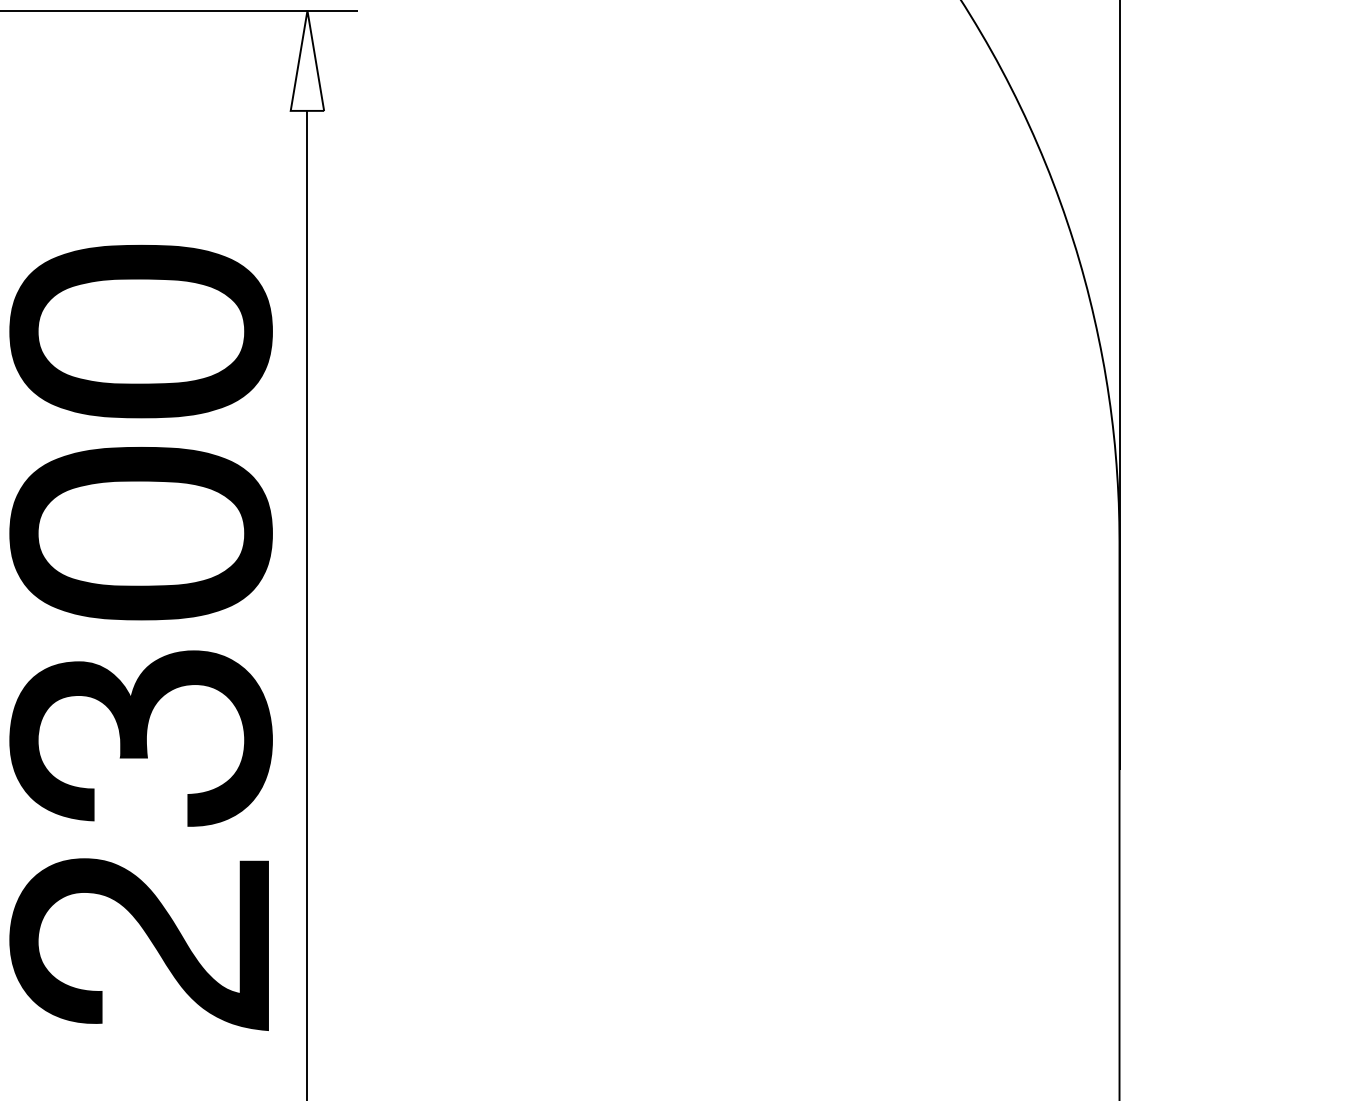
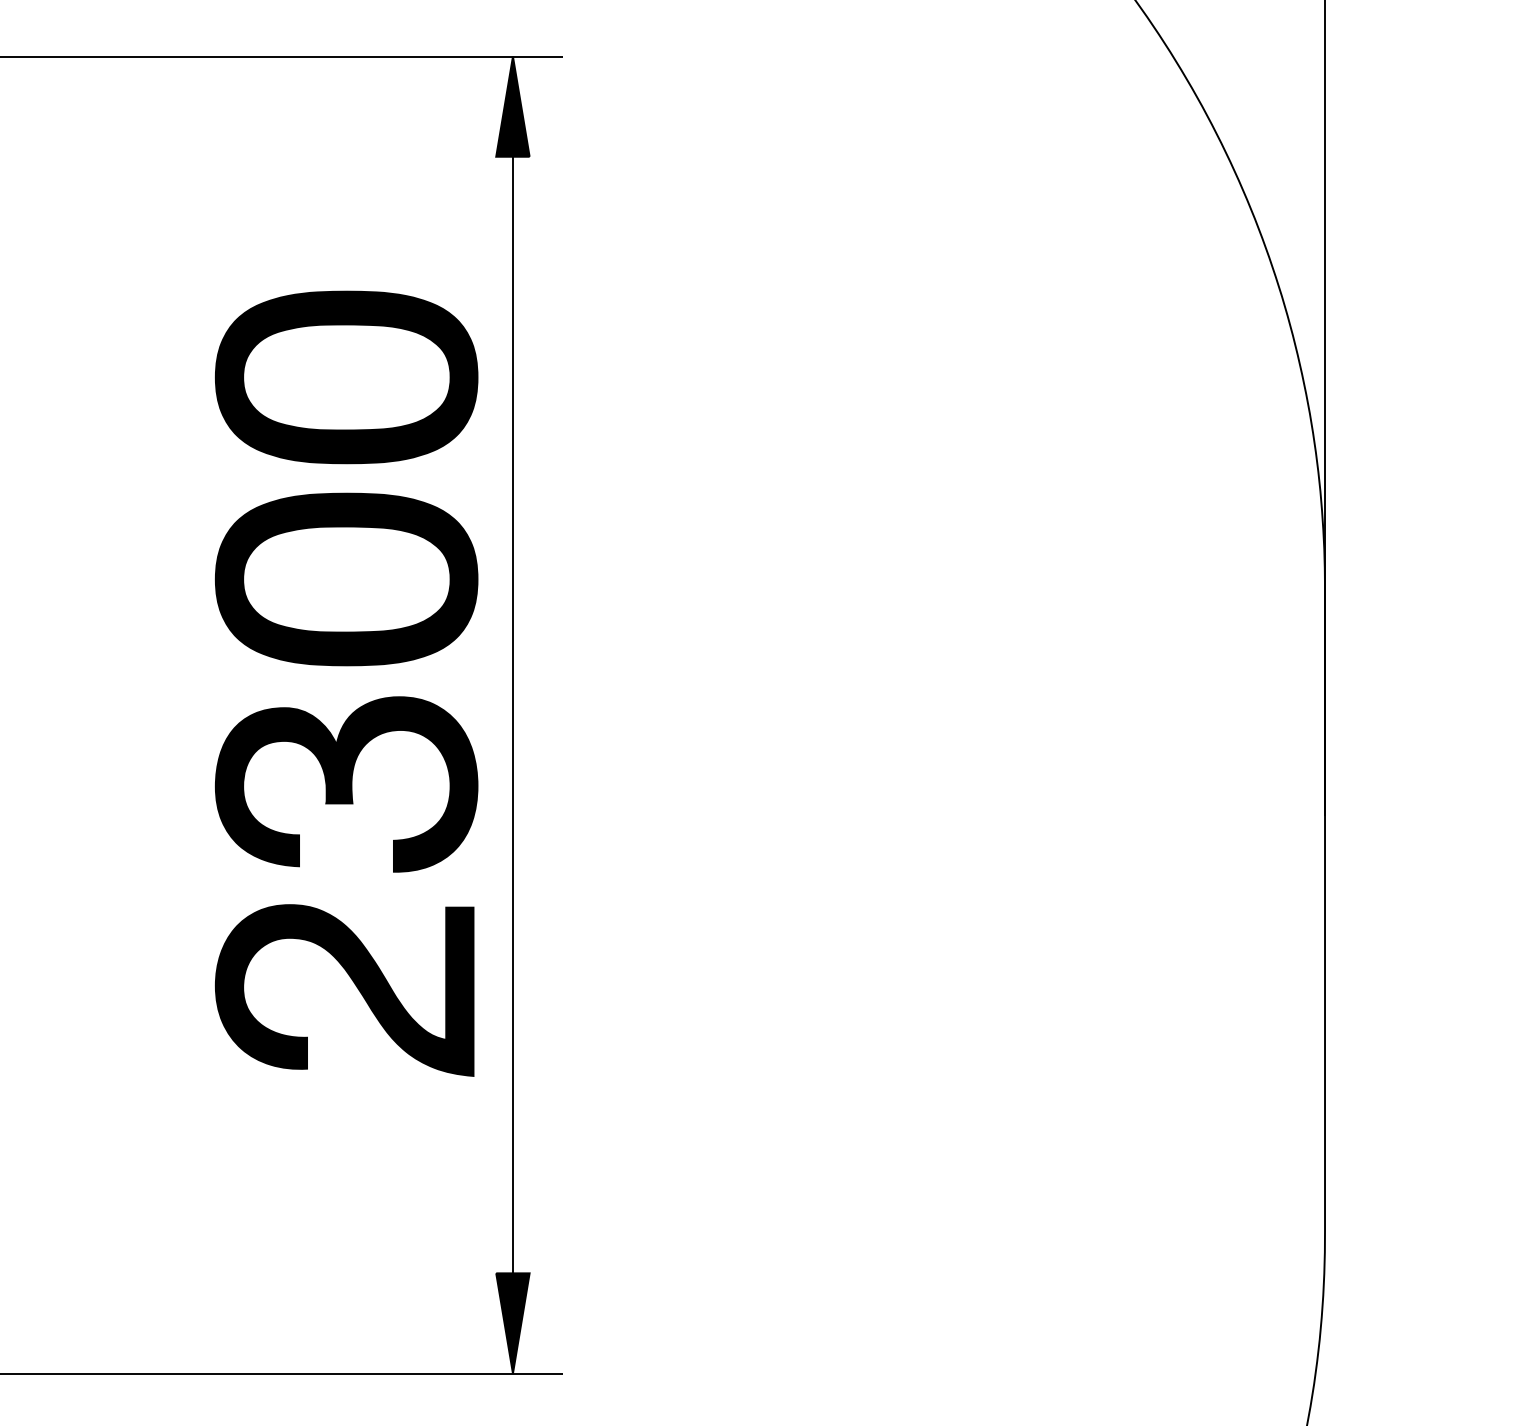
fill: (307, 60) -> (512, 106), added

